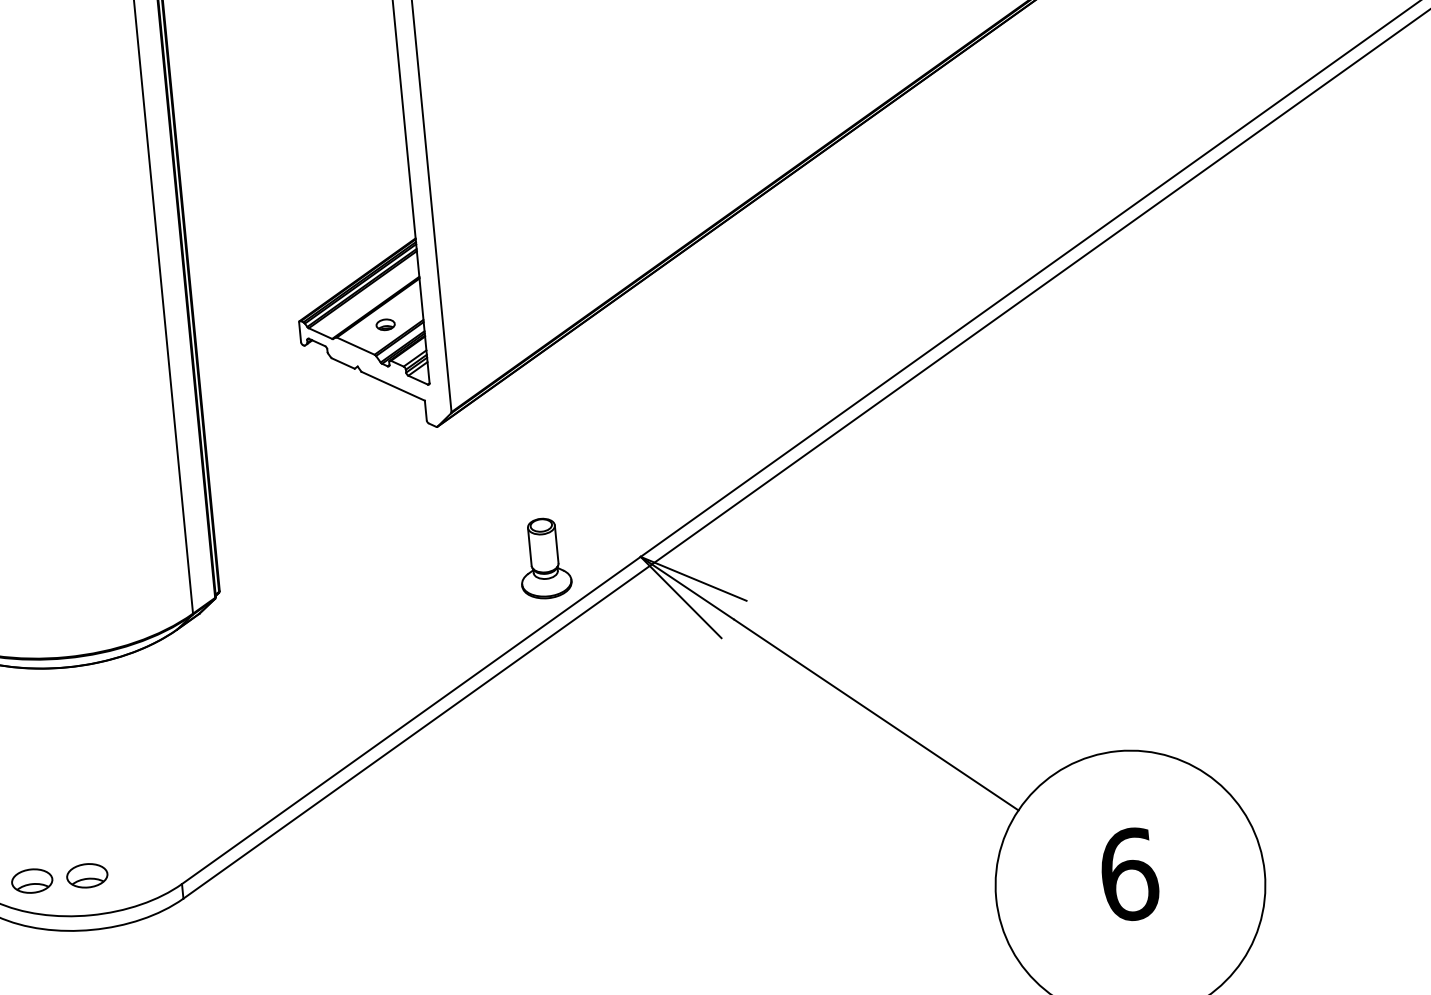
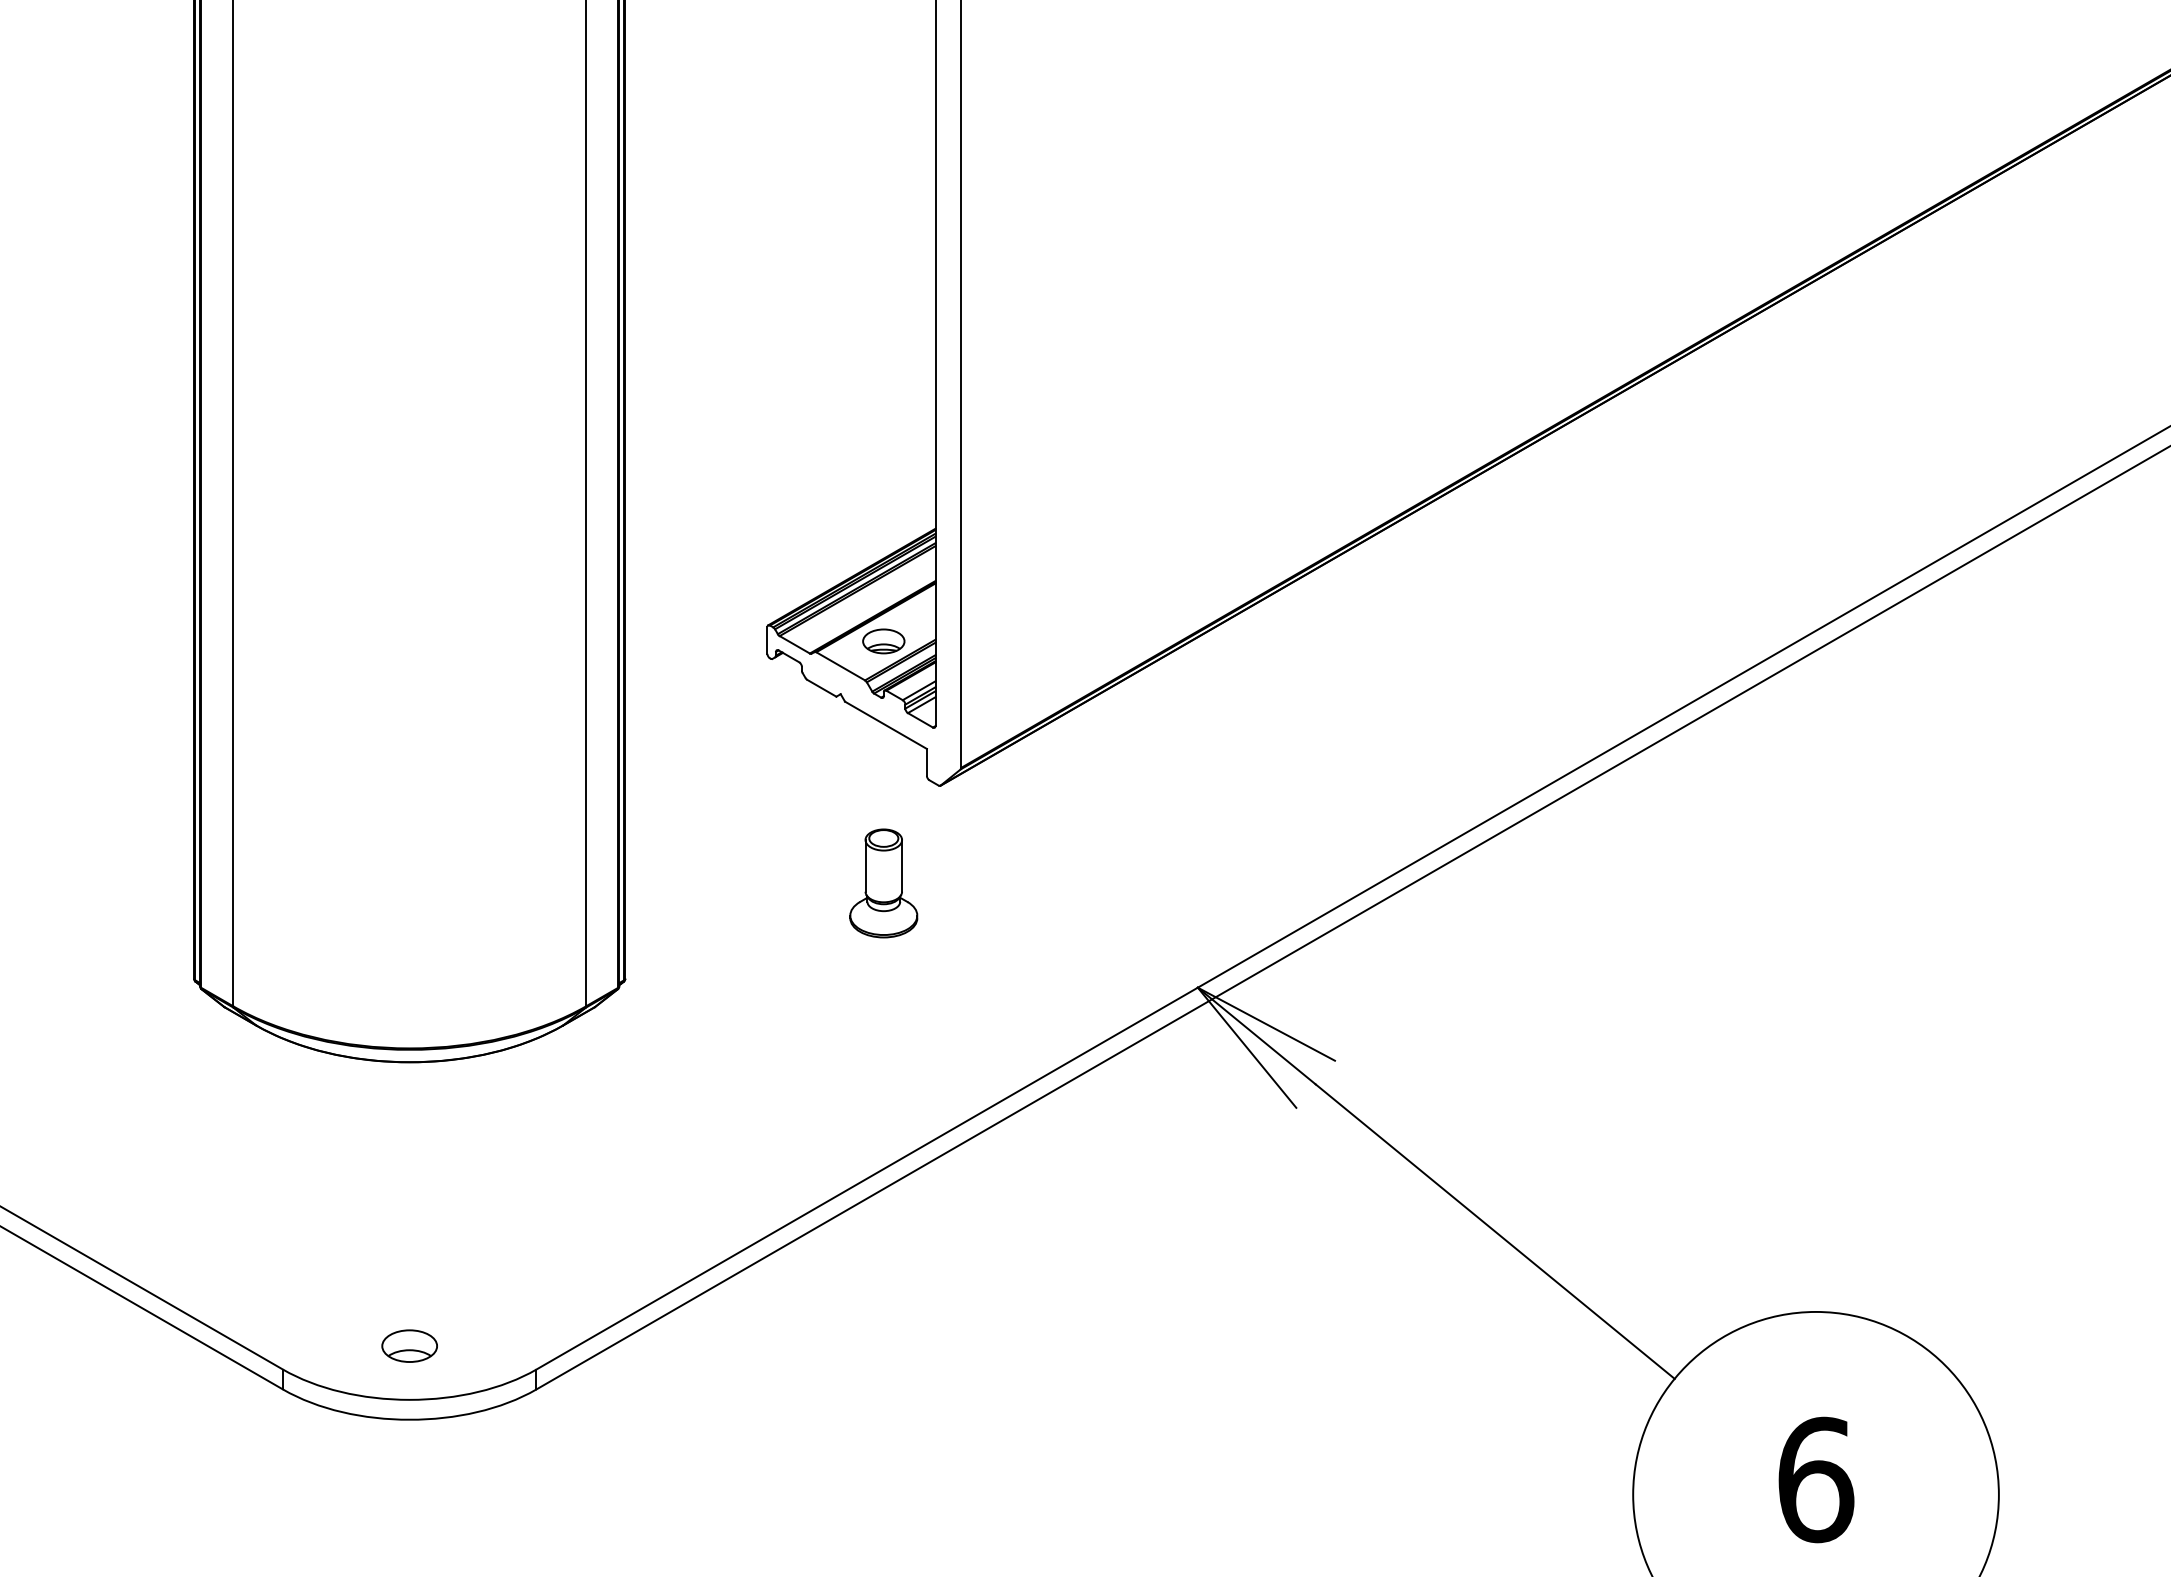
part: (385, 324) -> (883, 641), size x1.67
part: (544, 558) -> (883, 883), moved
part: (32, 880) -> (334, 1345), removed

